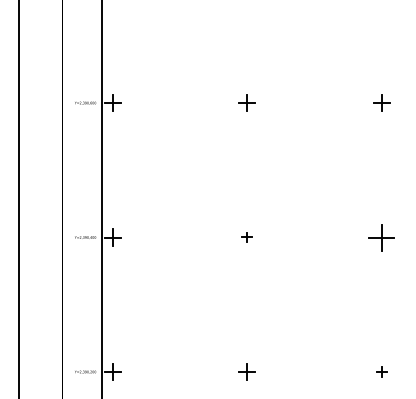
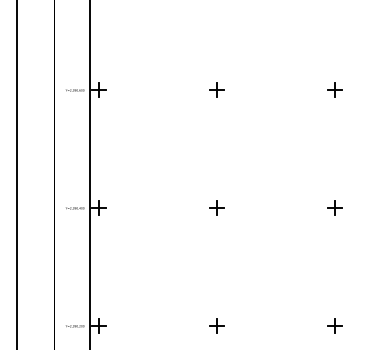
part: (246, 236) -> (216, 207), size x1.67
part: (381, 236) -> (334, 207), size x0.62
part: (381, 371) -> (334, 325), size x1.67

